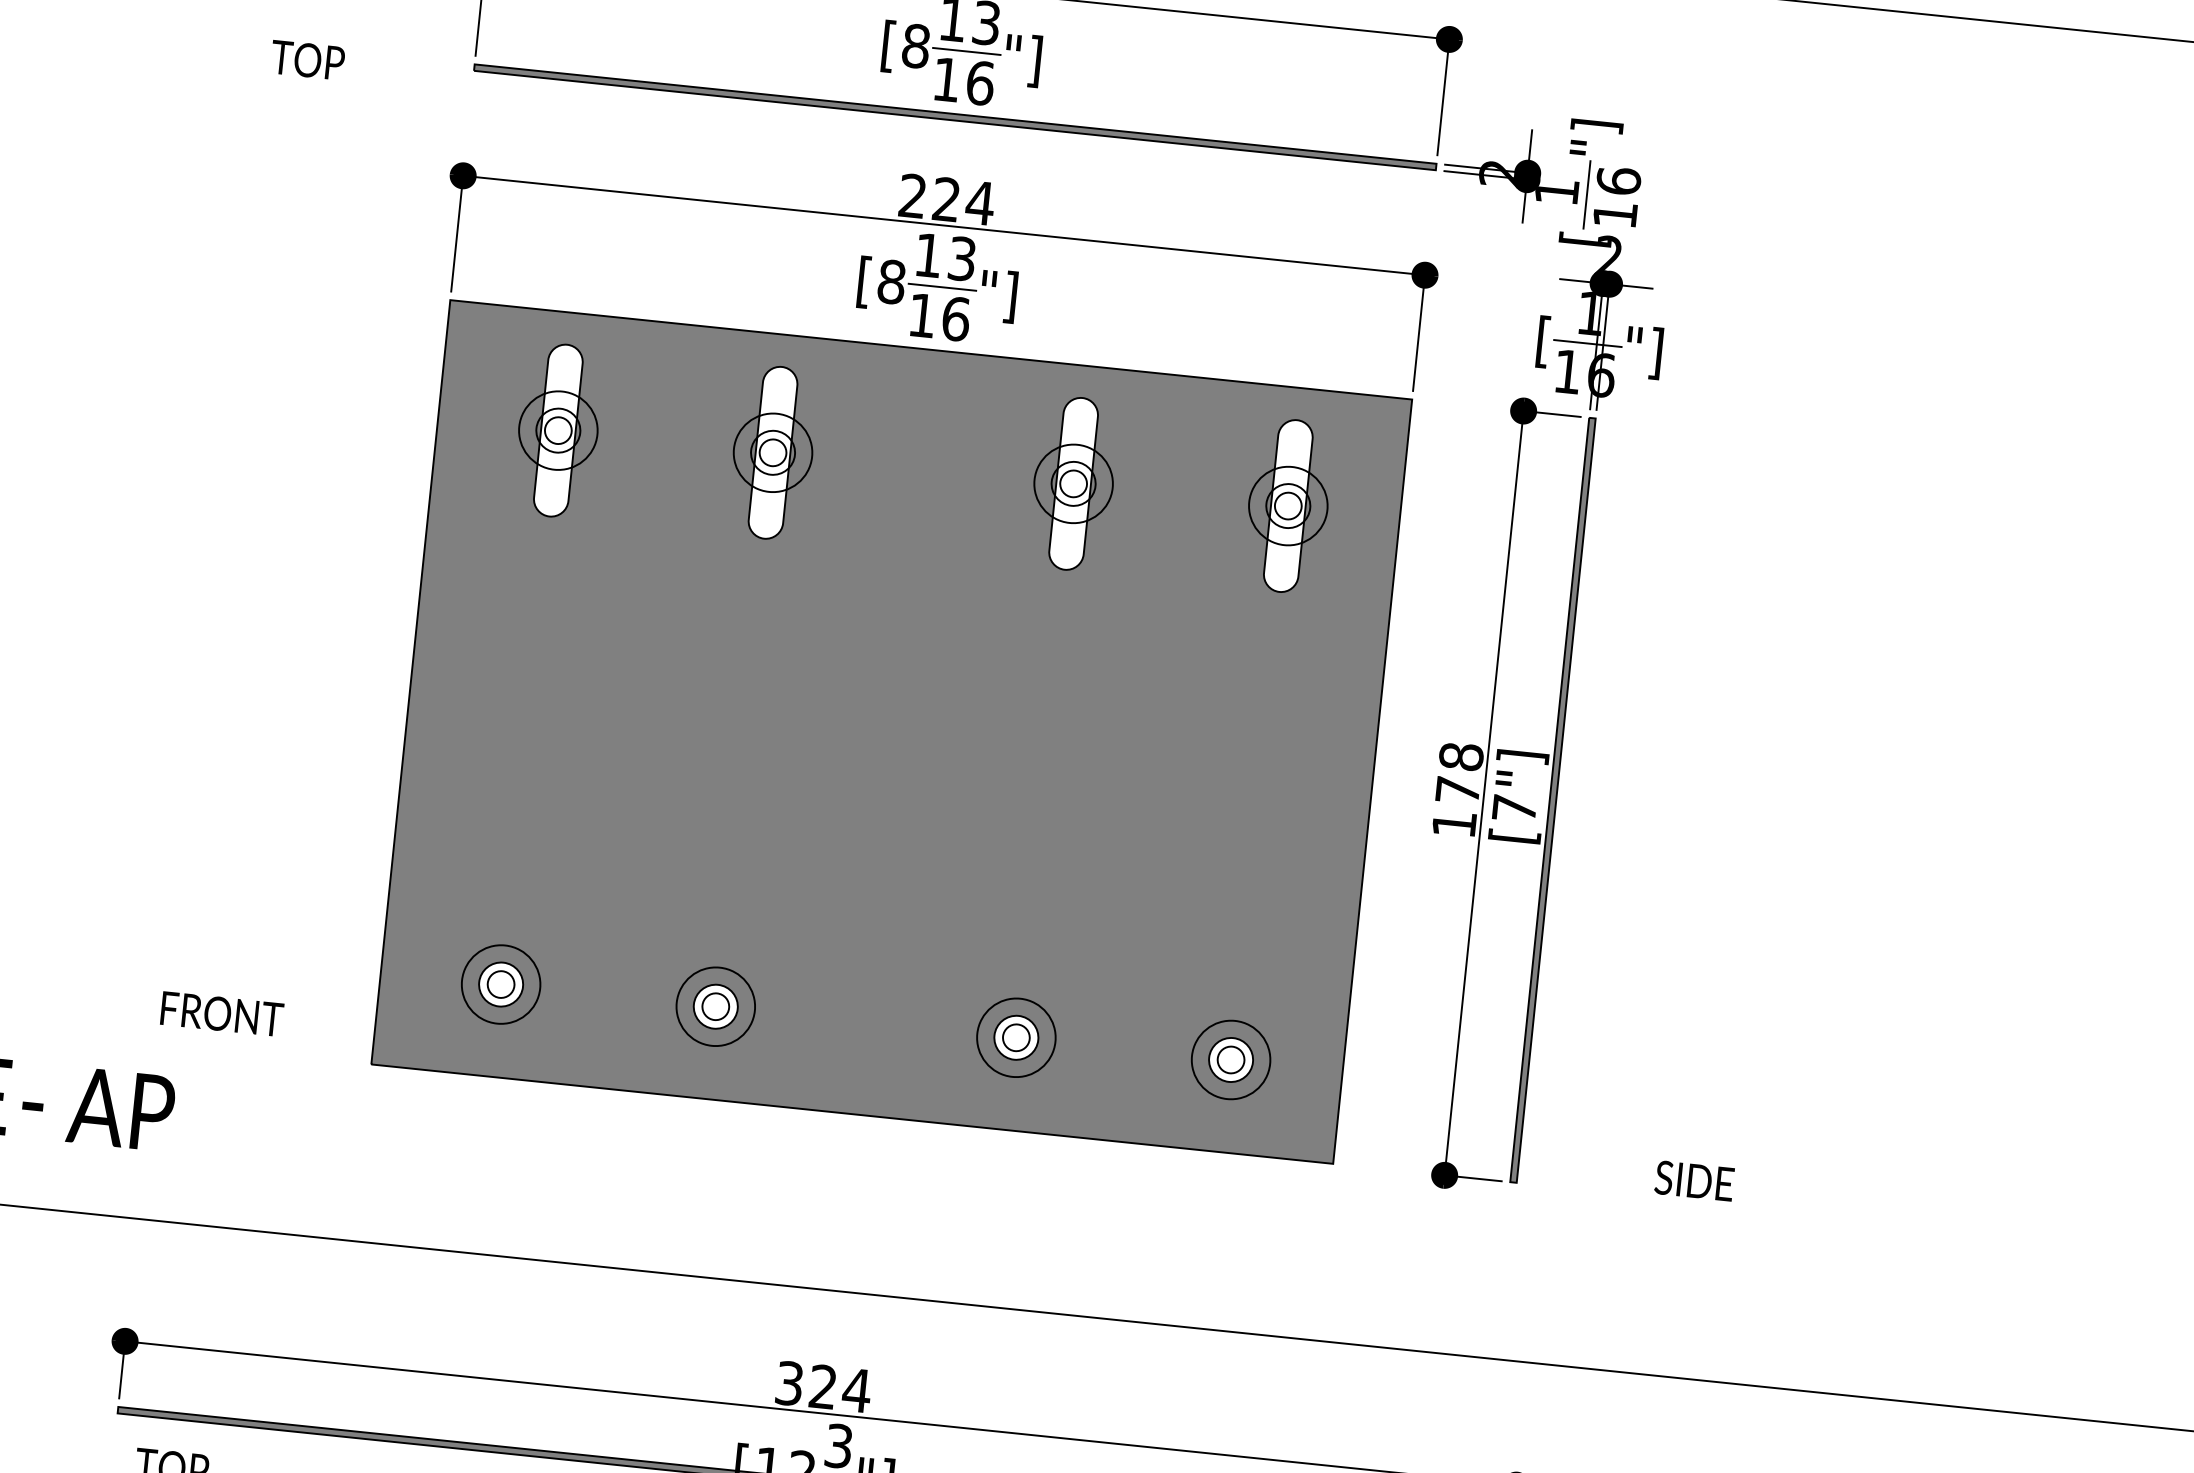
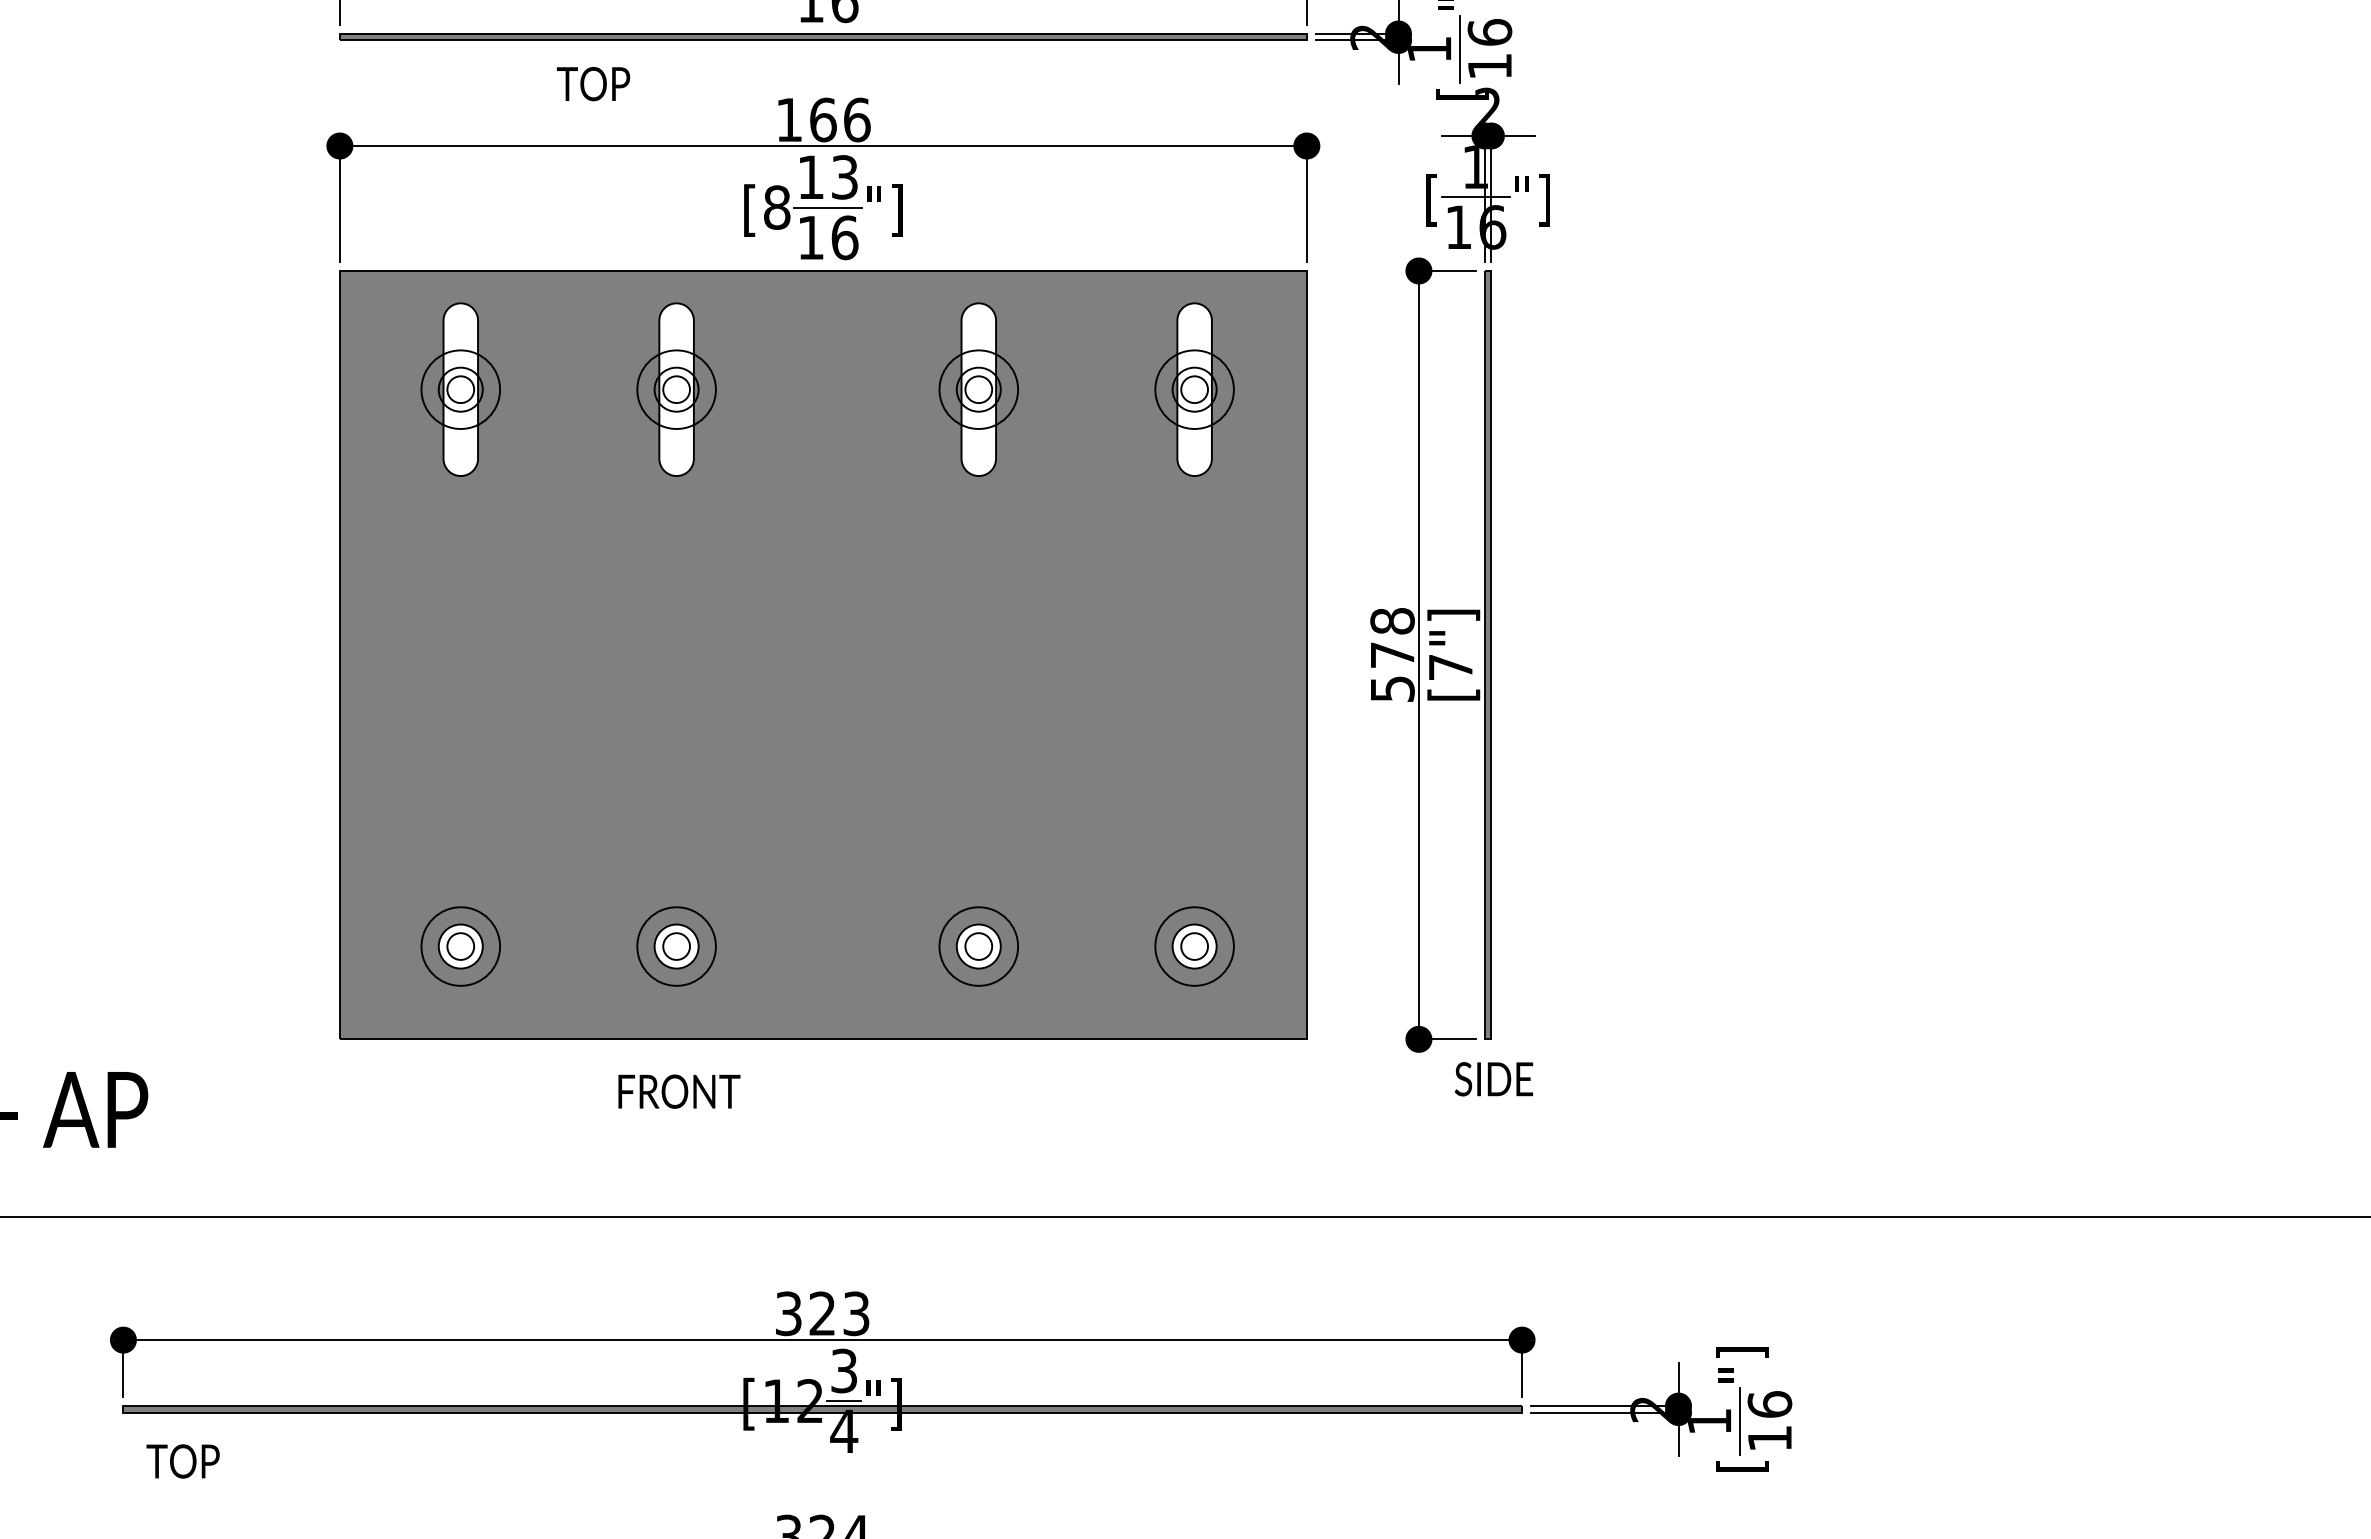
text: (307, 60) -> (593, 84), moved
text: (946, 199) -> (823, 119), 224 -> 166
text: (1454, 823) -> (1392, 688), 178 -> 578
text: (222, 1014) -> (679, 1091), moved
text: (1694, 1181) -> (1494, 1079), moved
text: (857, 1390) -> (856, 1313), 324 -> 323

